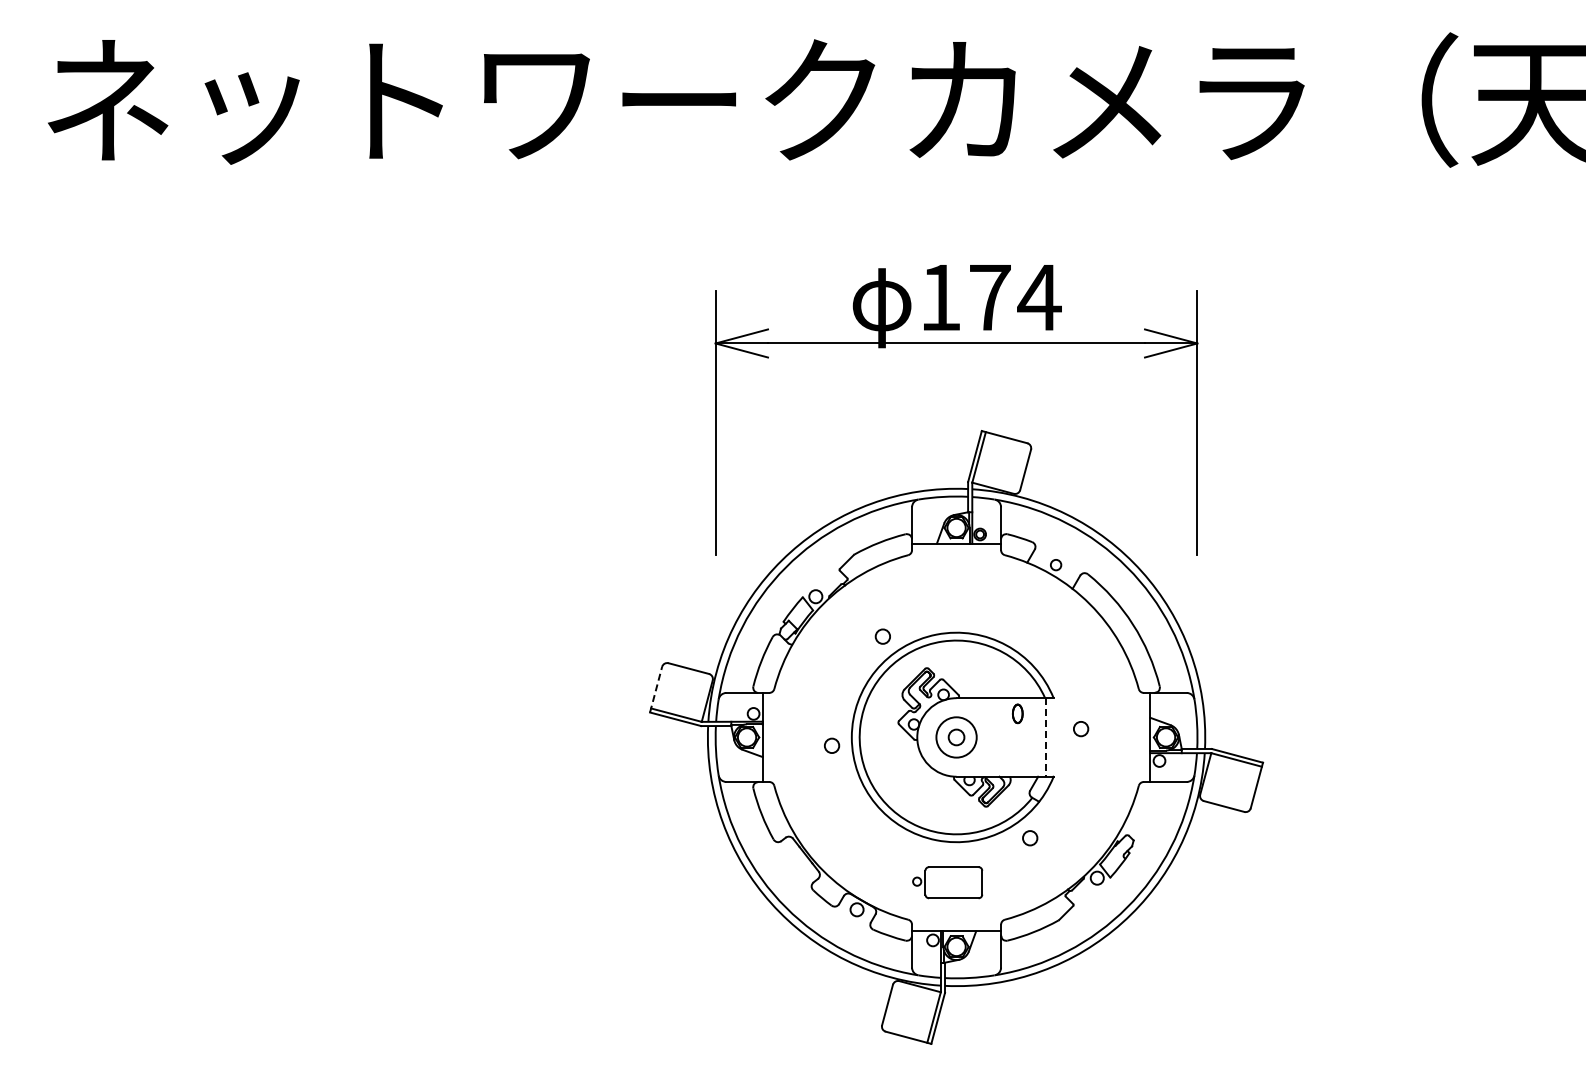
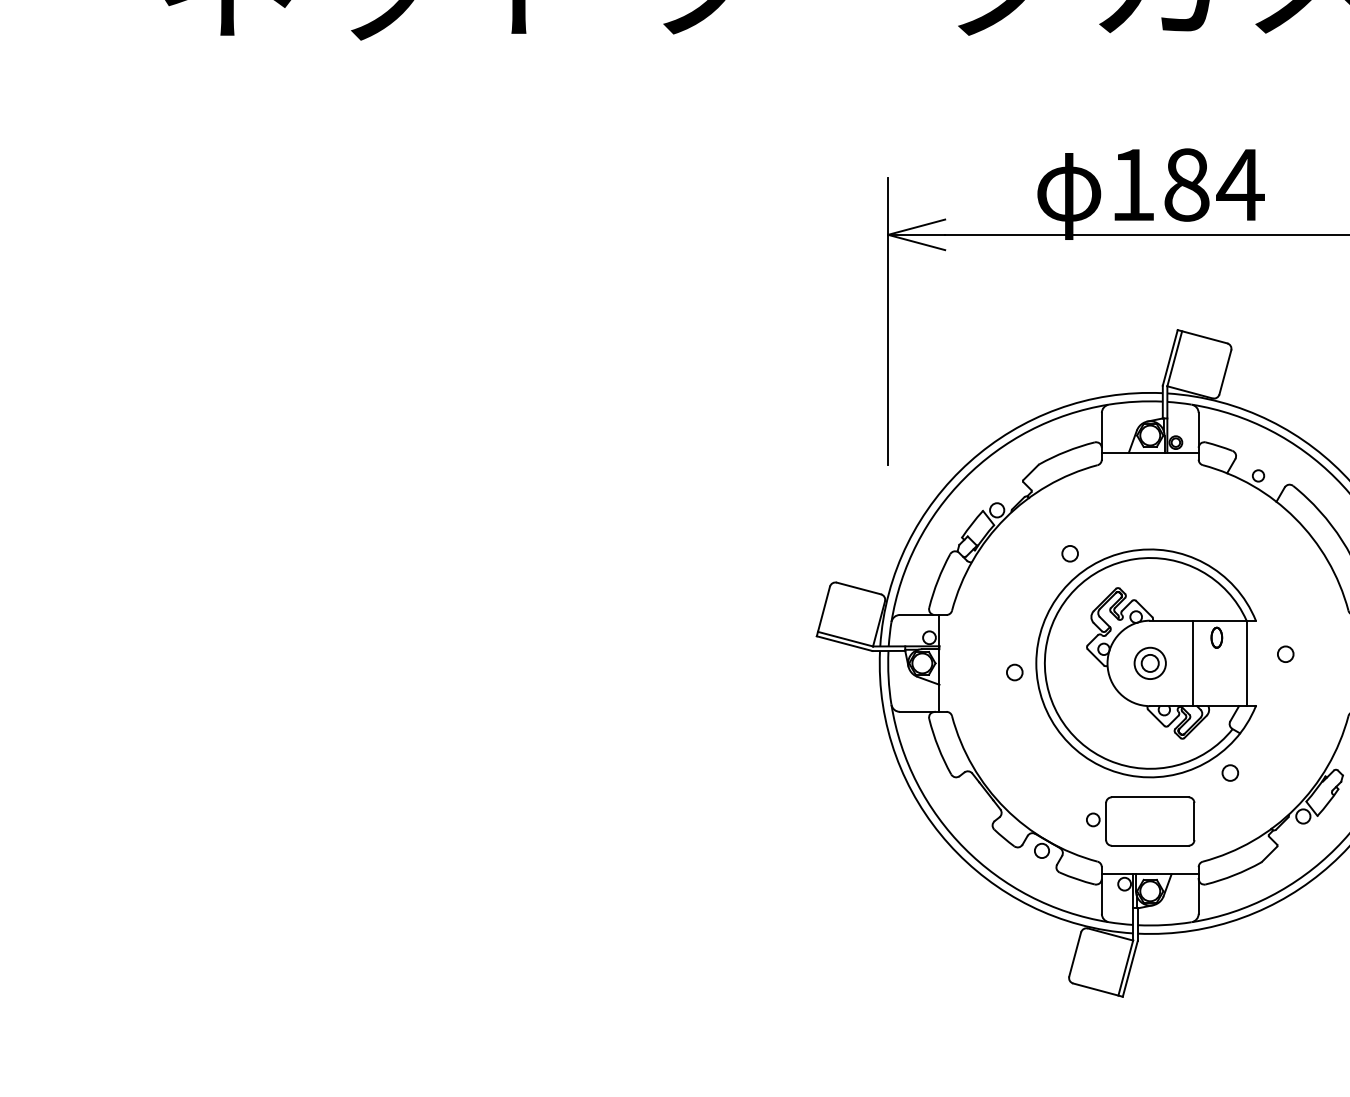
text: (990, 297) -> (1187, 184), 174 -> 184
line: (656, 689) -> (823, 611), dashed -> solid
circle: (956, 737) -> (1150, 663), size x0.71
line: (995, 737) -> (1192, 663), added
line: (1045, 737) -> (1246, 663), dashed -> solid
part: (947, 882) -> (1140, 821), size x1.43

